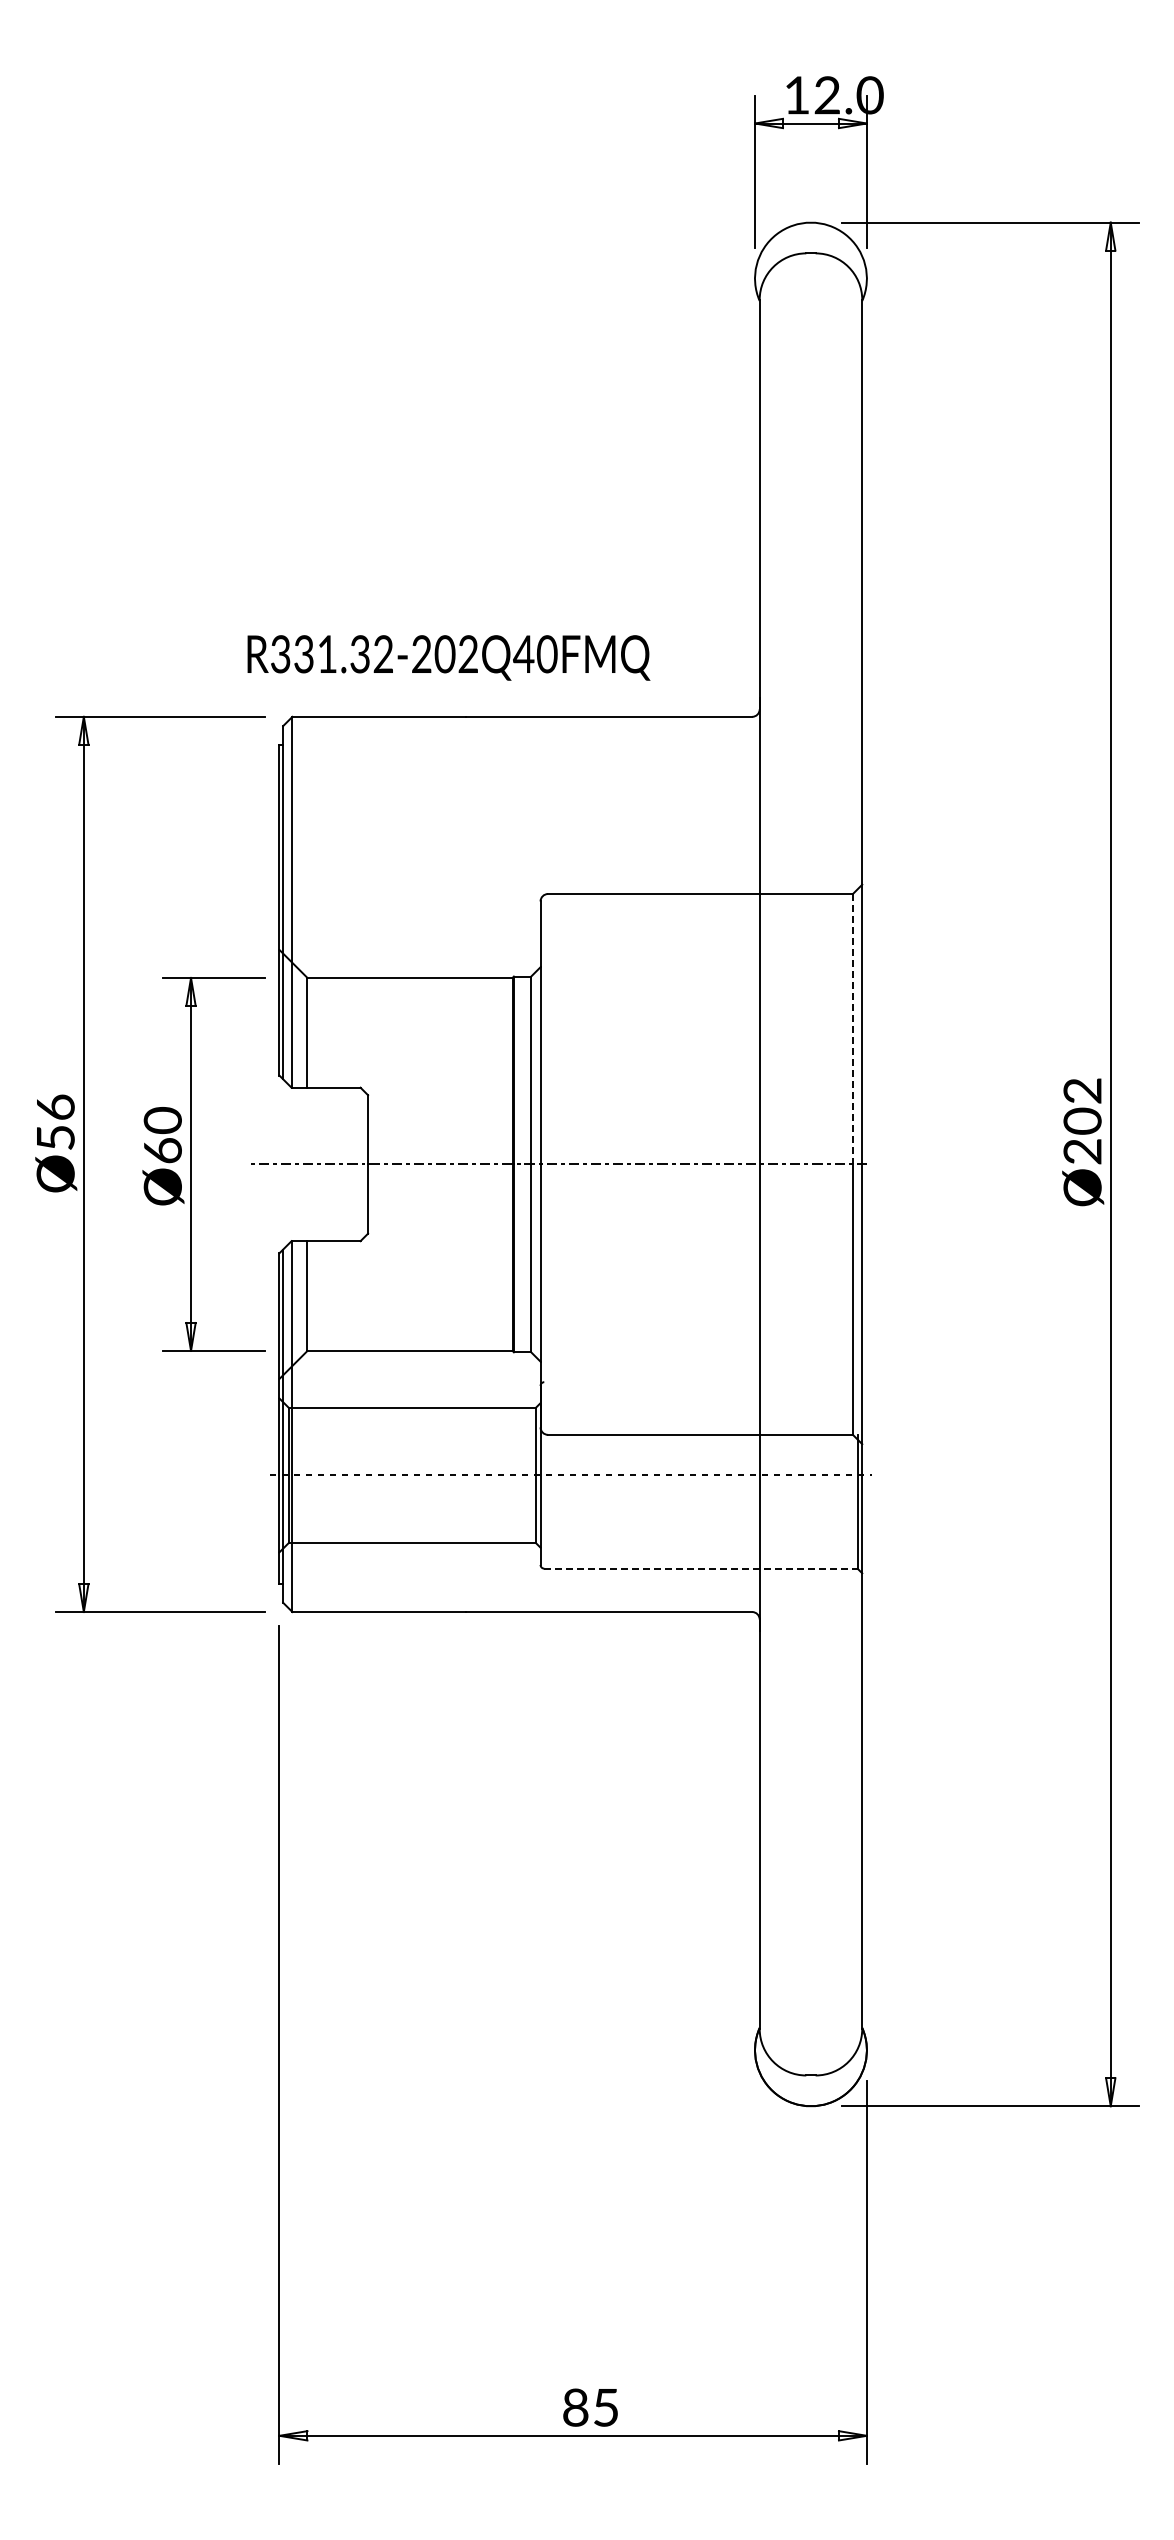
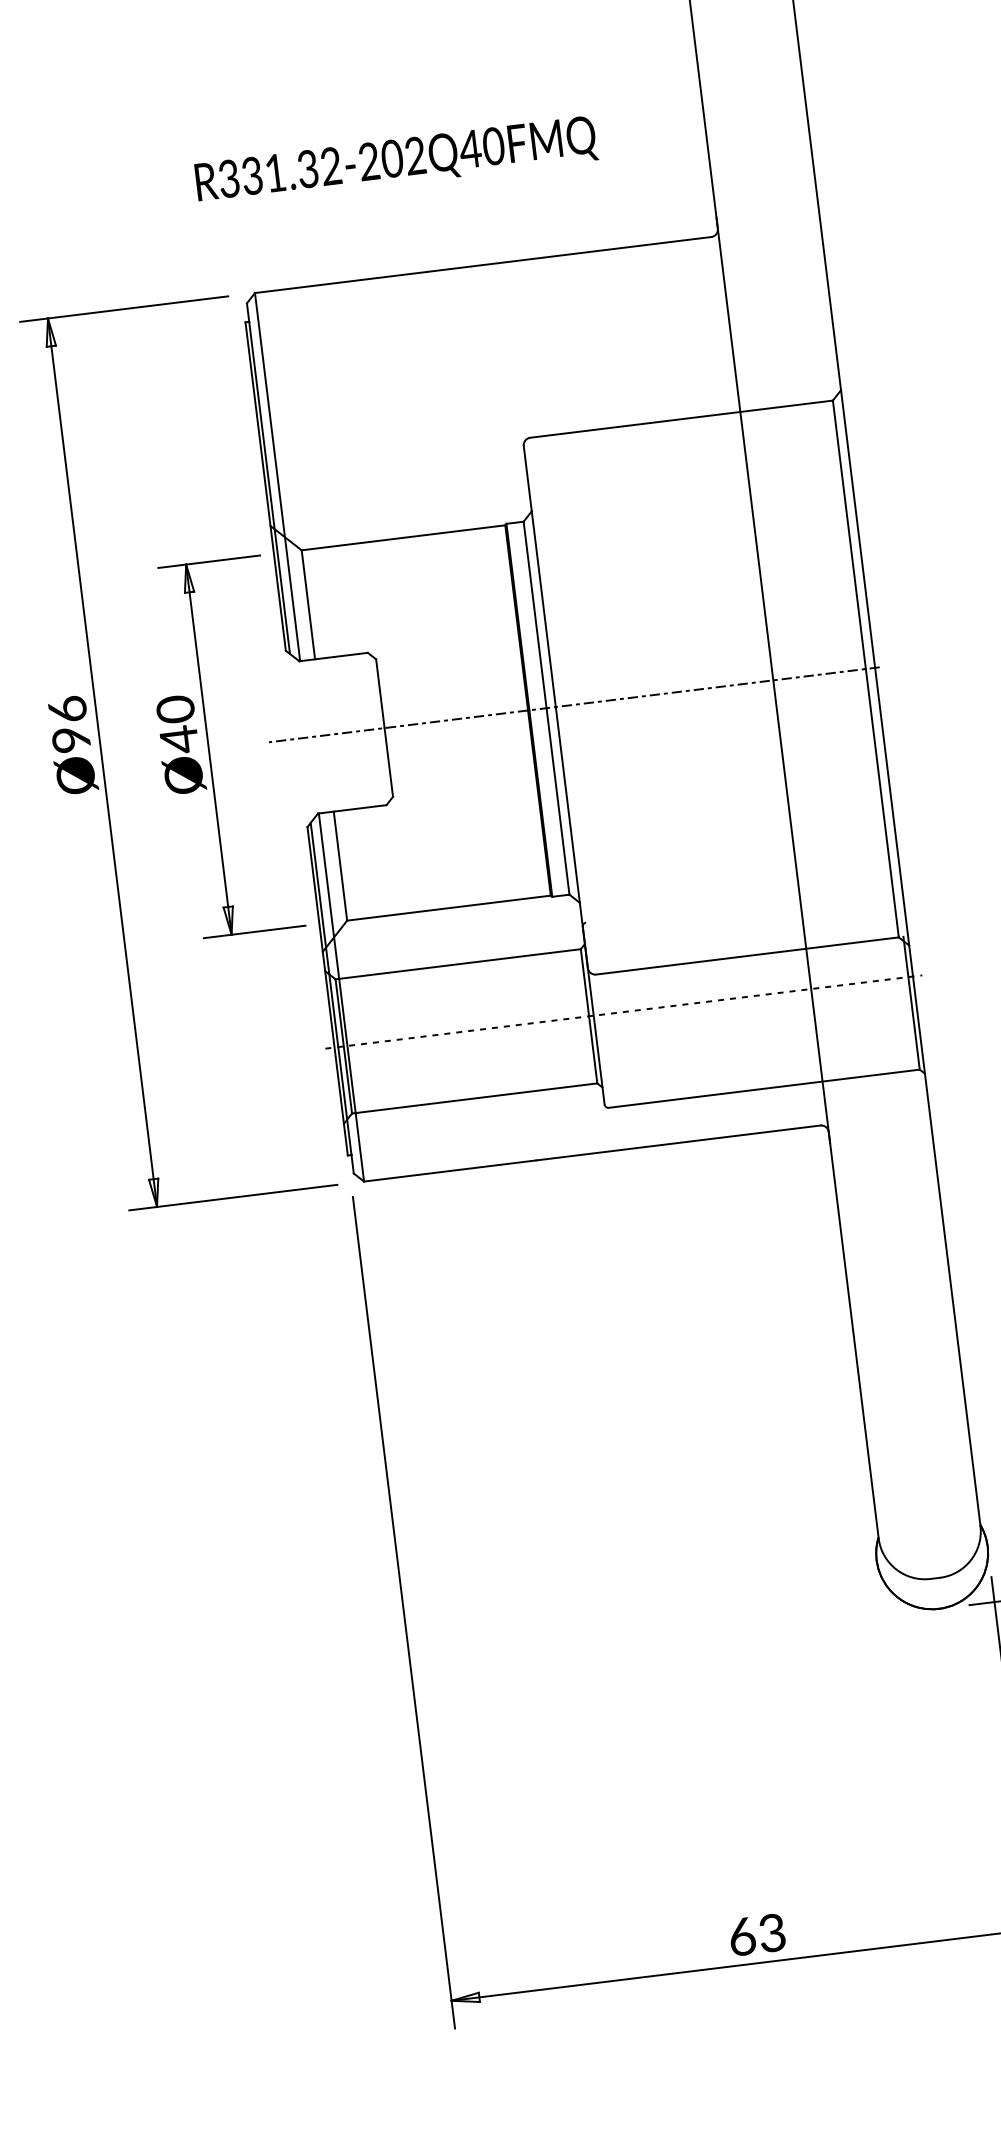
text: (448, 657) -> (396, 161), moved
line: (852, 1029) -> (848, 535), dashed -> solid
text: (55, 1138) -> (71, 740), Ø56 -> Ø96
text: (162, 1151) -> (178, 740), Ø60 -> Ø40
line: (700, 1568) -> (763, 1088), dashed -> solid
text: (590, 2407) -> (756, 1934), 85 -> 63

